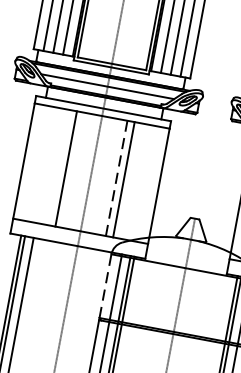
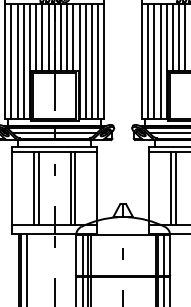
line: (59, 166) -> (34, 187), added
line: (116, 177) -> (70, 187), dashed -> solid
line: (106, 284) -> (76, 254), dashed -> solid

